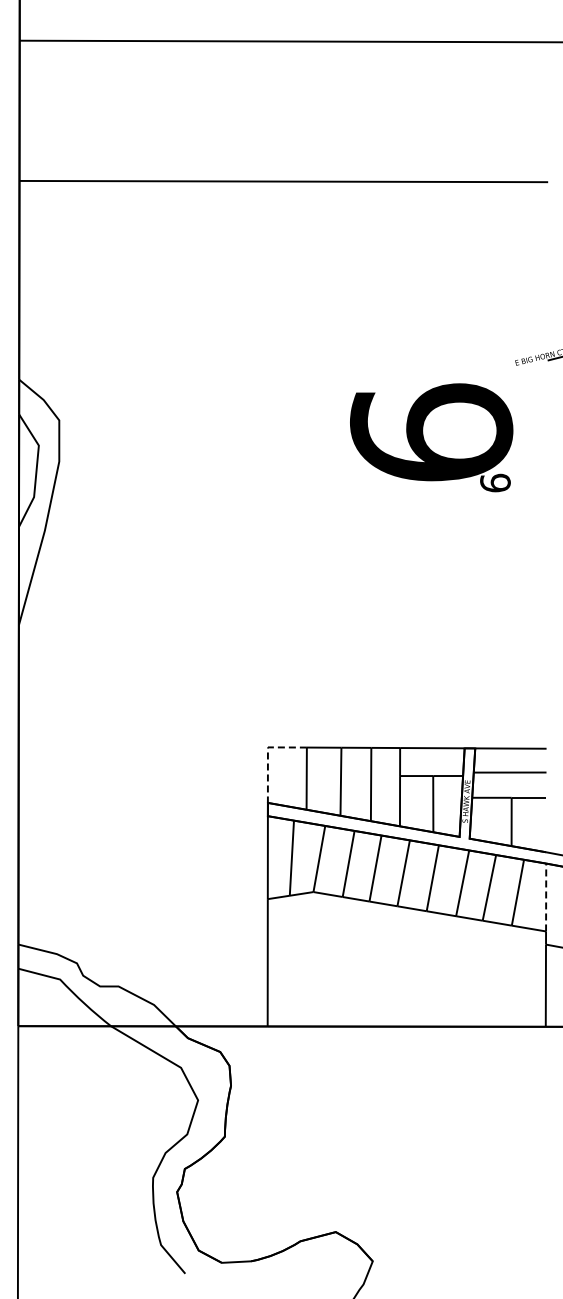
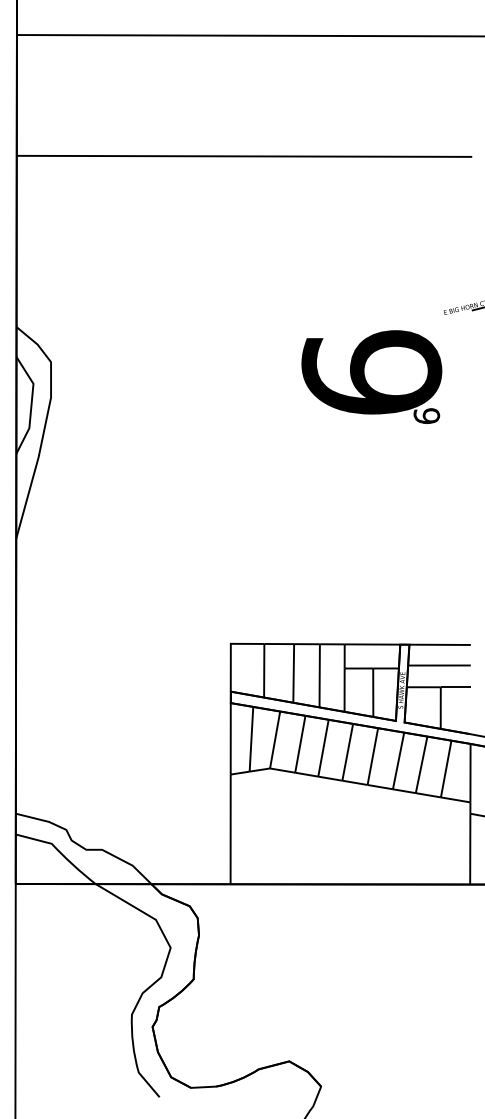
line: (267, 755) -> (230, 650), dashed -> solid
line: (546, 897) -> (470, 773), dashed -> solid

